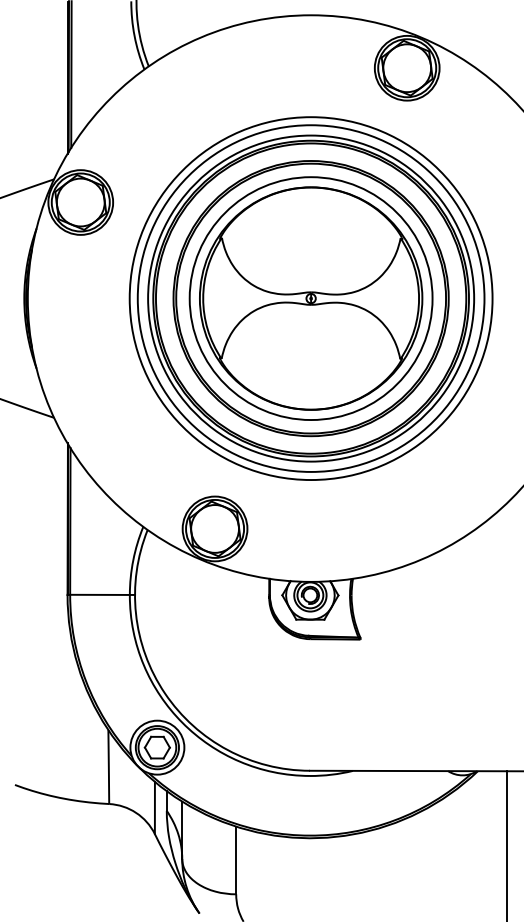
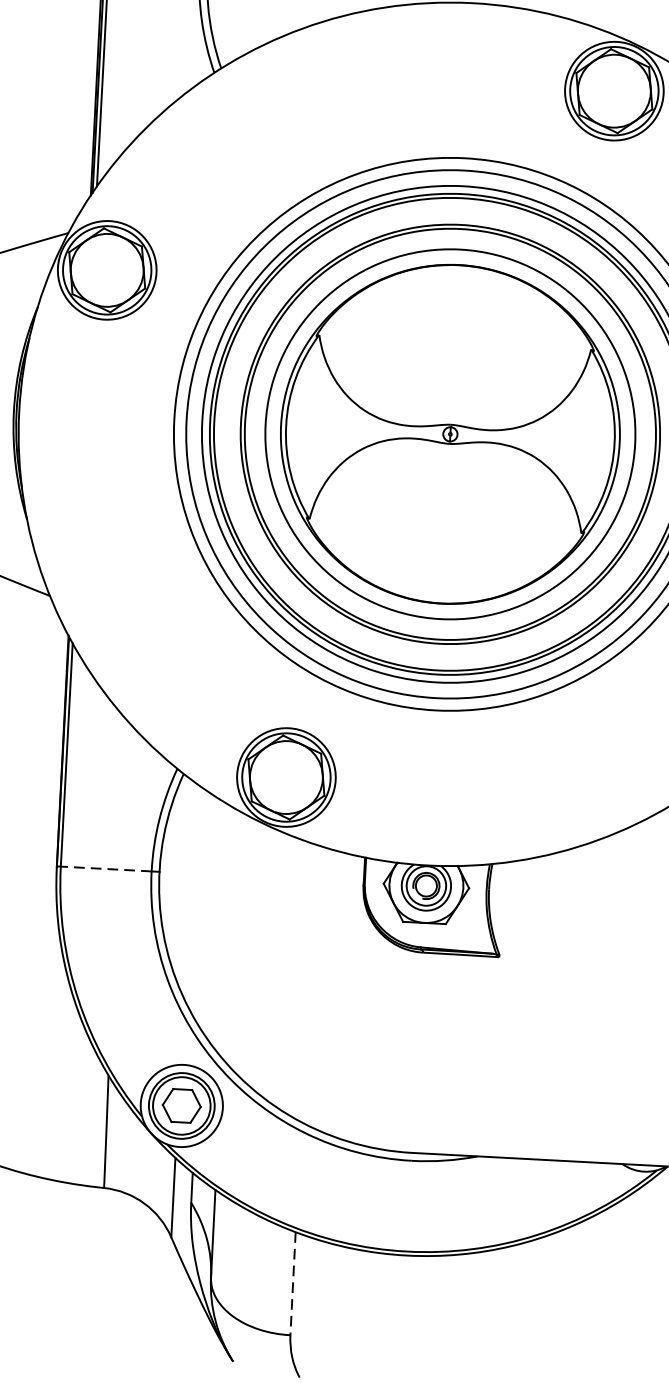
line: (98, 594) -> (103, 868), solid -> dashed
line: (236, 860) -> (293, 1283), solid -> dashed

